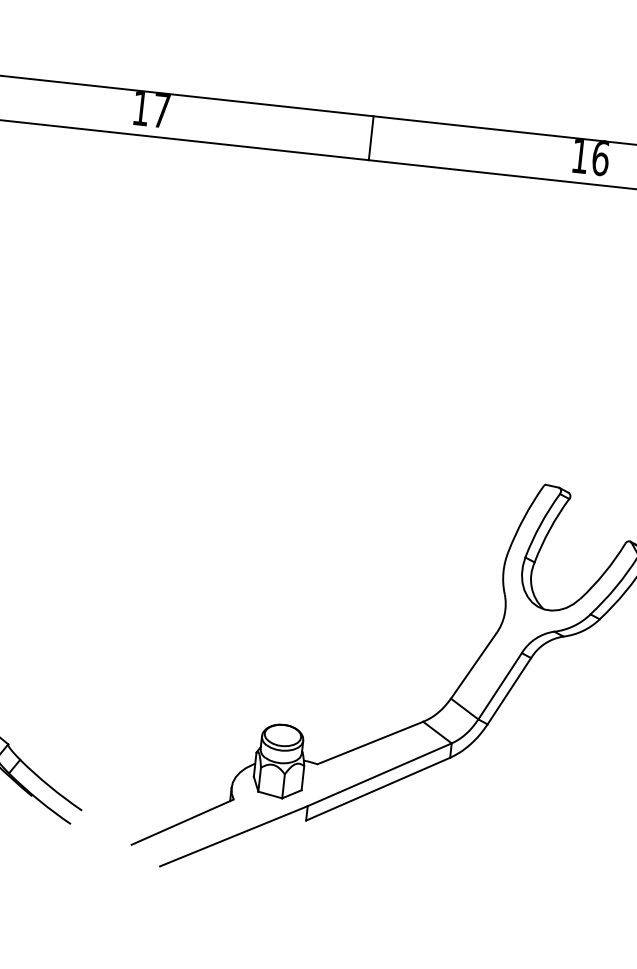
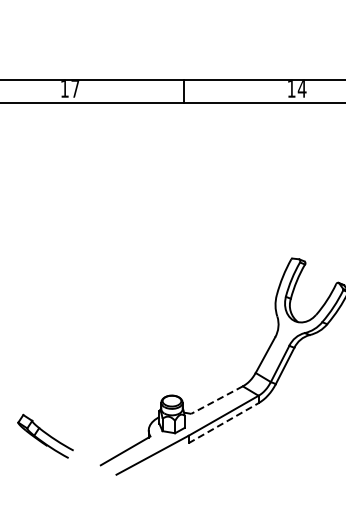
text: (599, 159) -> (301, 89), 16 -> 14
line: (369, 743) -> (216, 400), solid -> dashed
line: (380, 787) -> (224, 422), solid -> dashed

